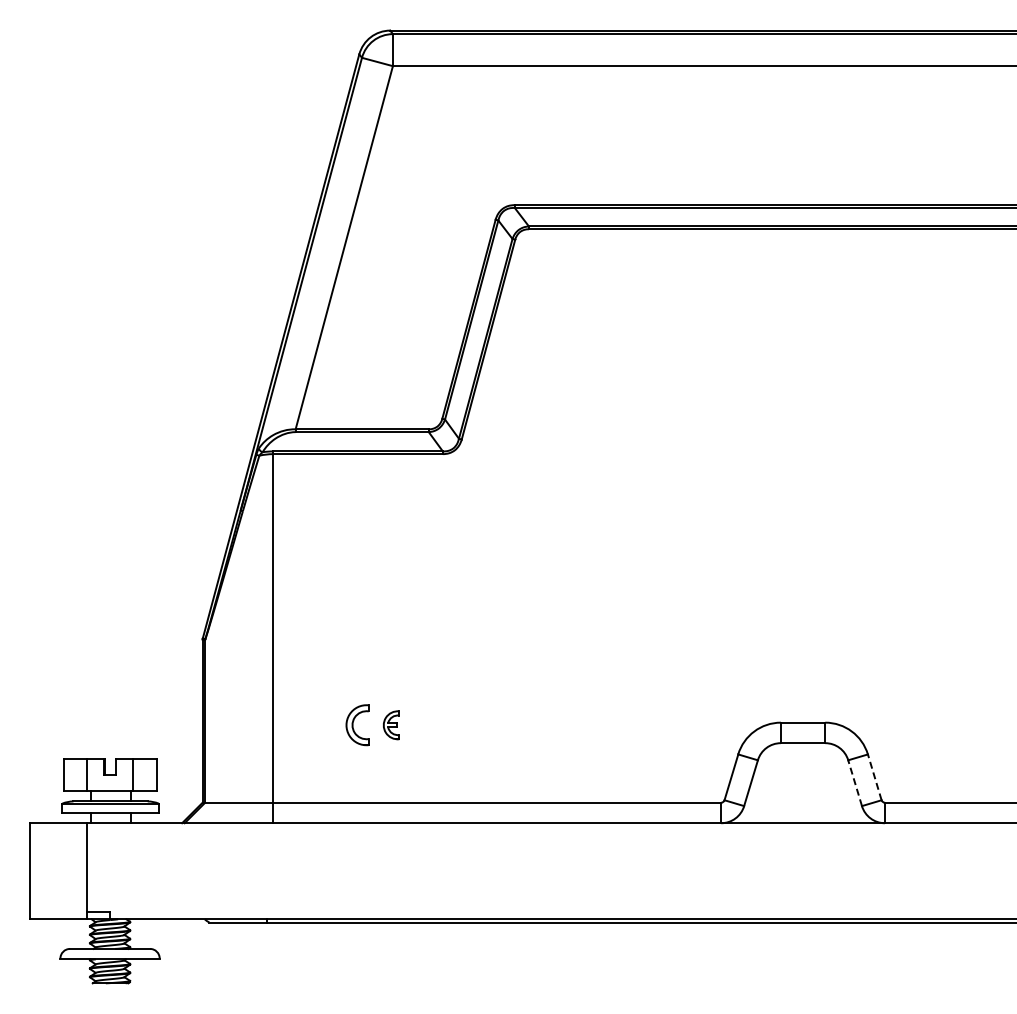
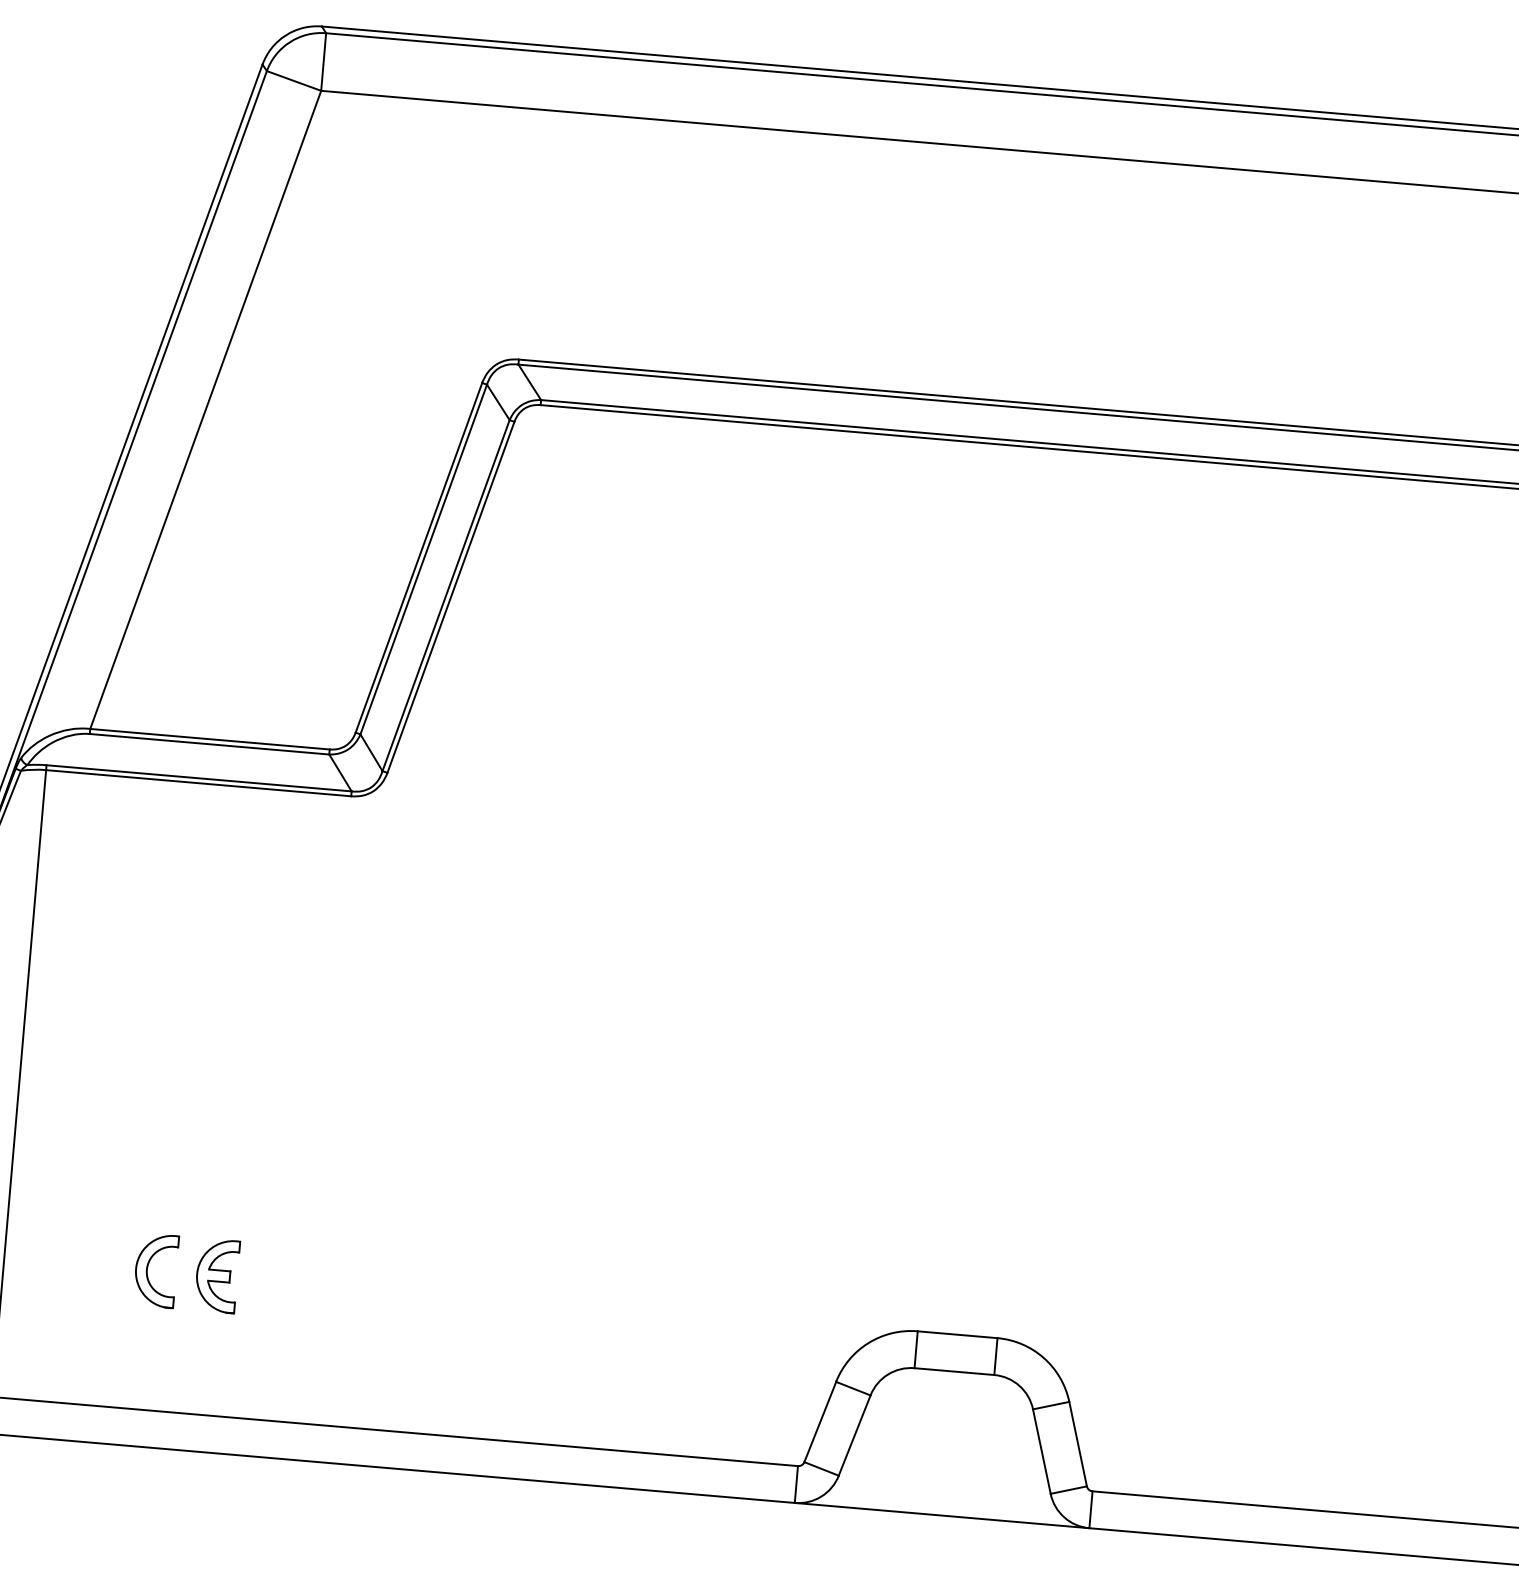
part: (391, 725) -> (216, 1276), size x1.43
line: (874, 777) -> (1077, 1444), dashed -> solid
line: (855, 783) -> (1042, 1452), dashed -> solid

